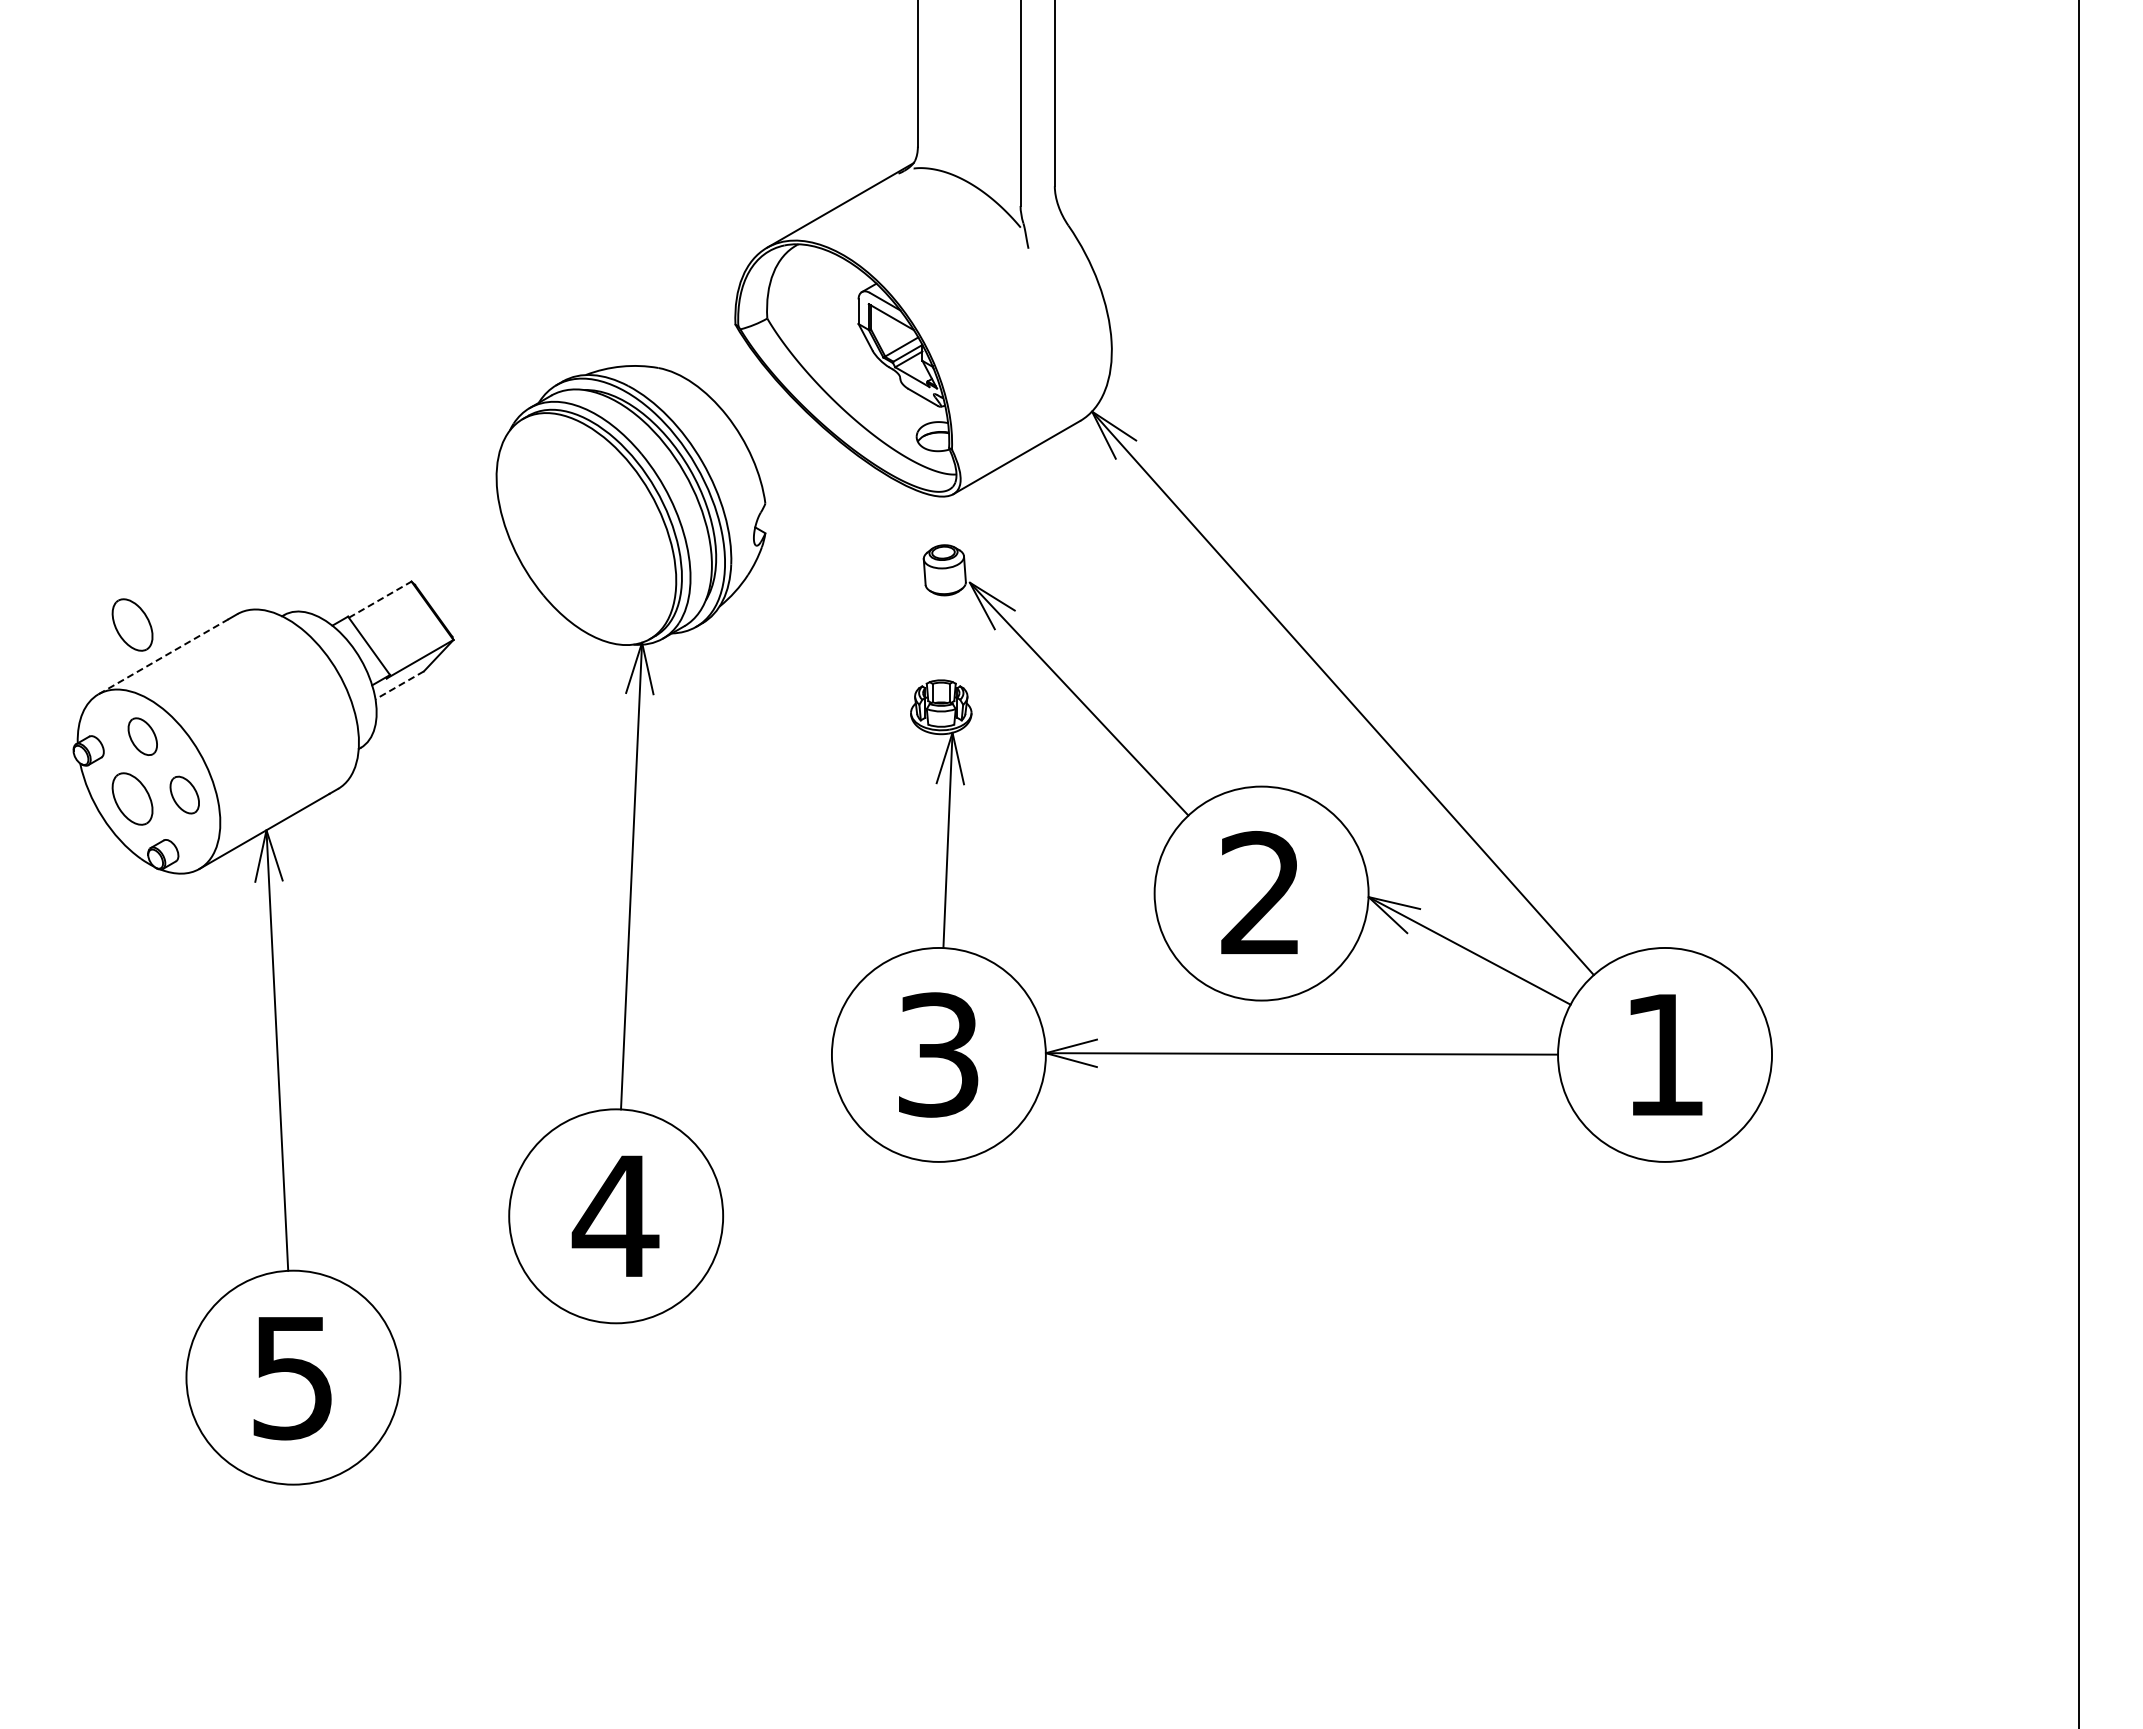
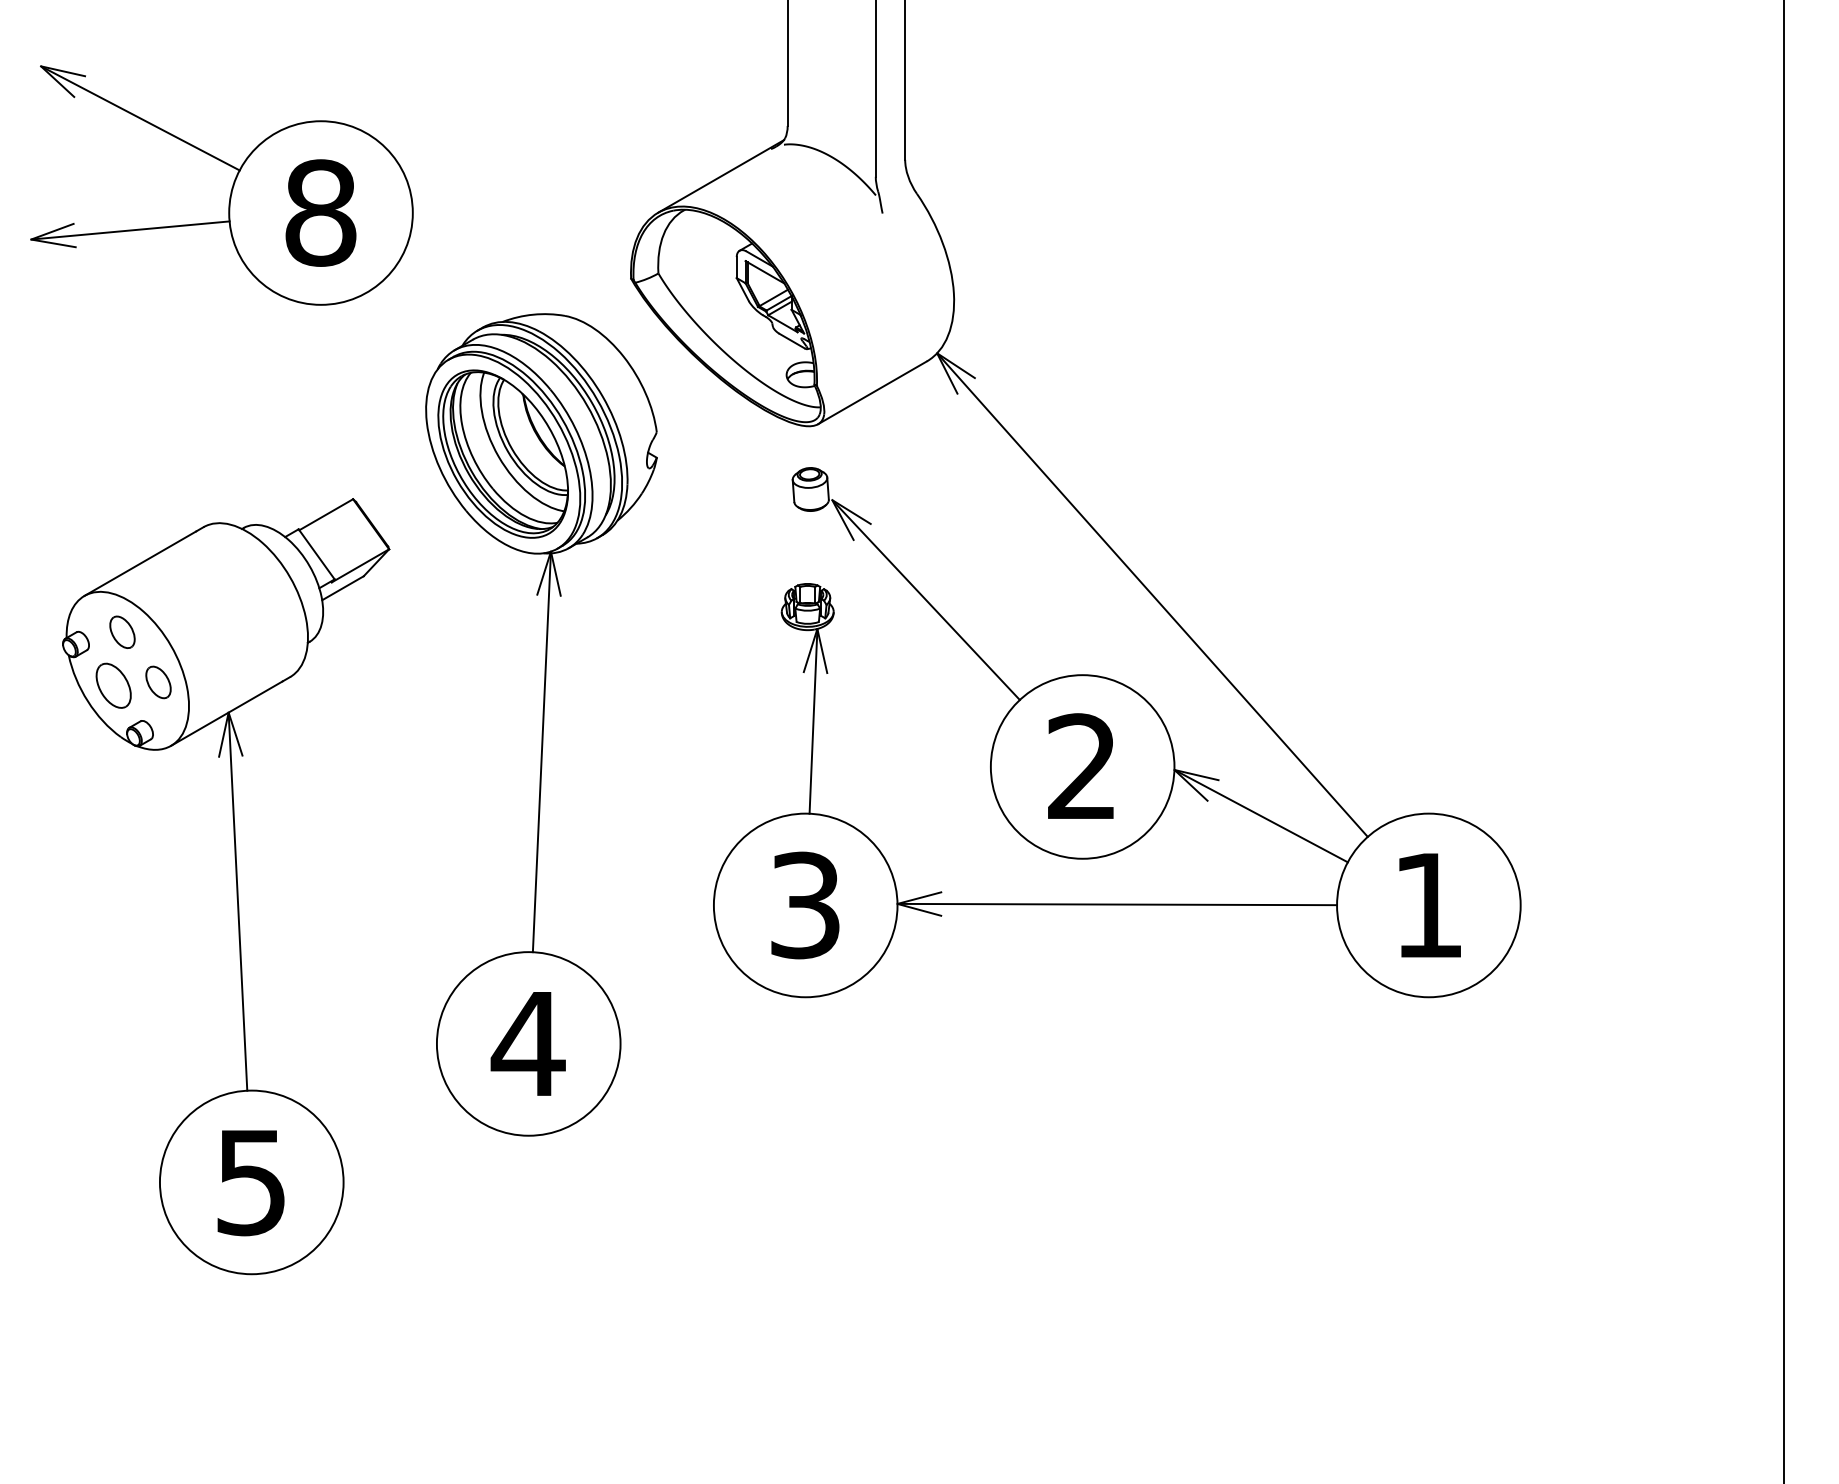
part: (269, 220) -> (231, 189), added
part: (586, 528) -> (503, 453), added
line: (380, 599) -> (326, 514), dashed -> solid
part: (132, 624) -> (113, 536), removed
line: (163, 656) -> (140, 563), dashed -> solid
line: (399, 685) -> (342, 588), dashed -> solid

